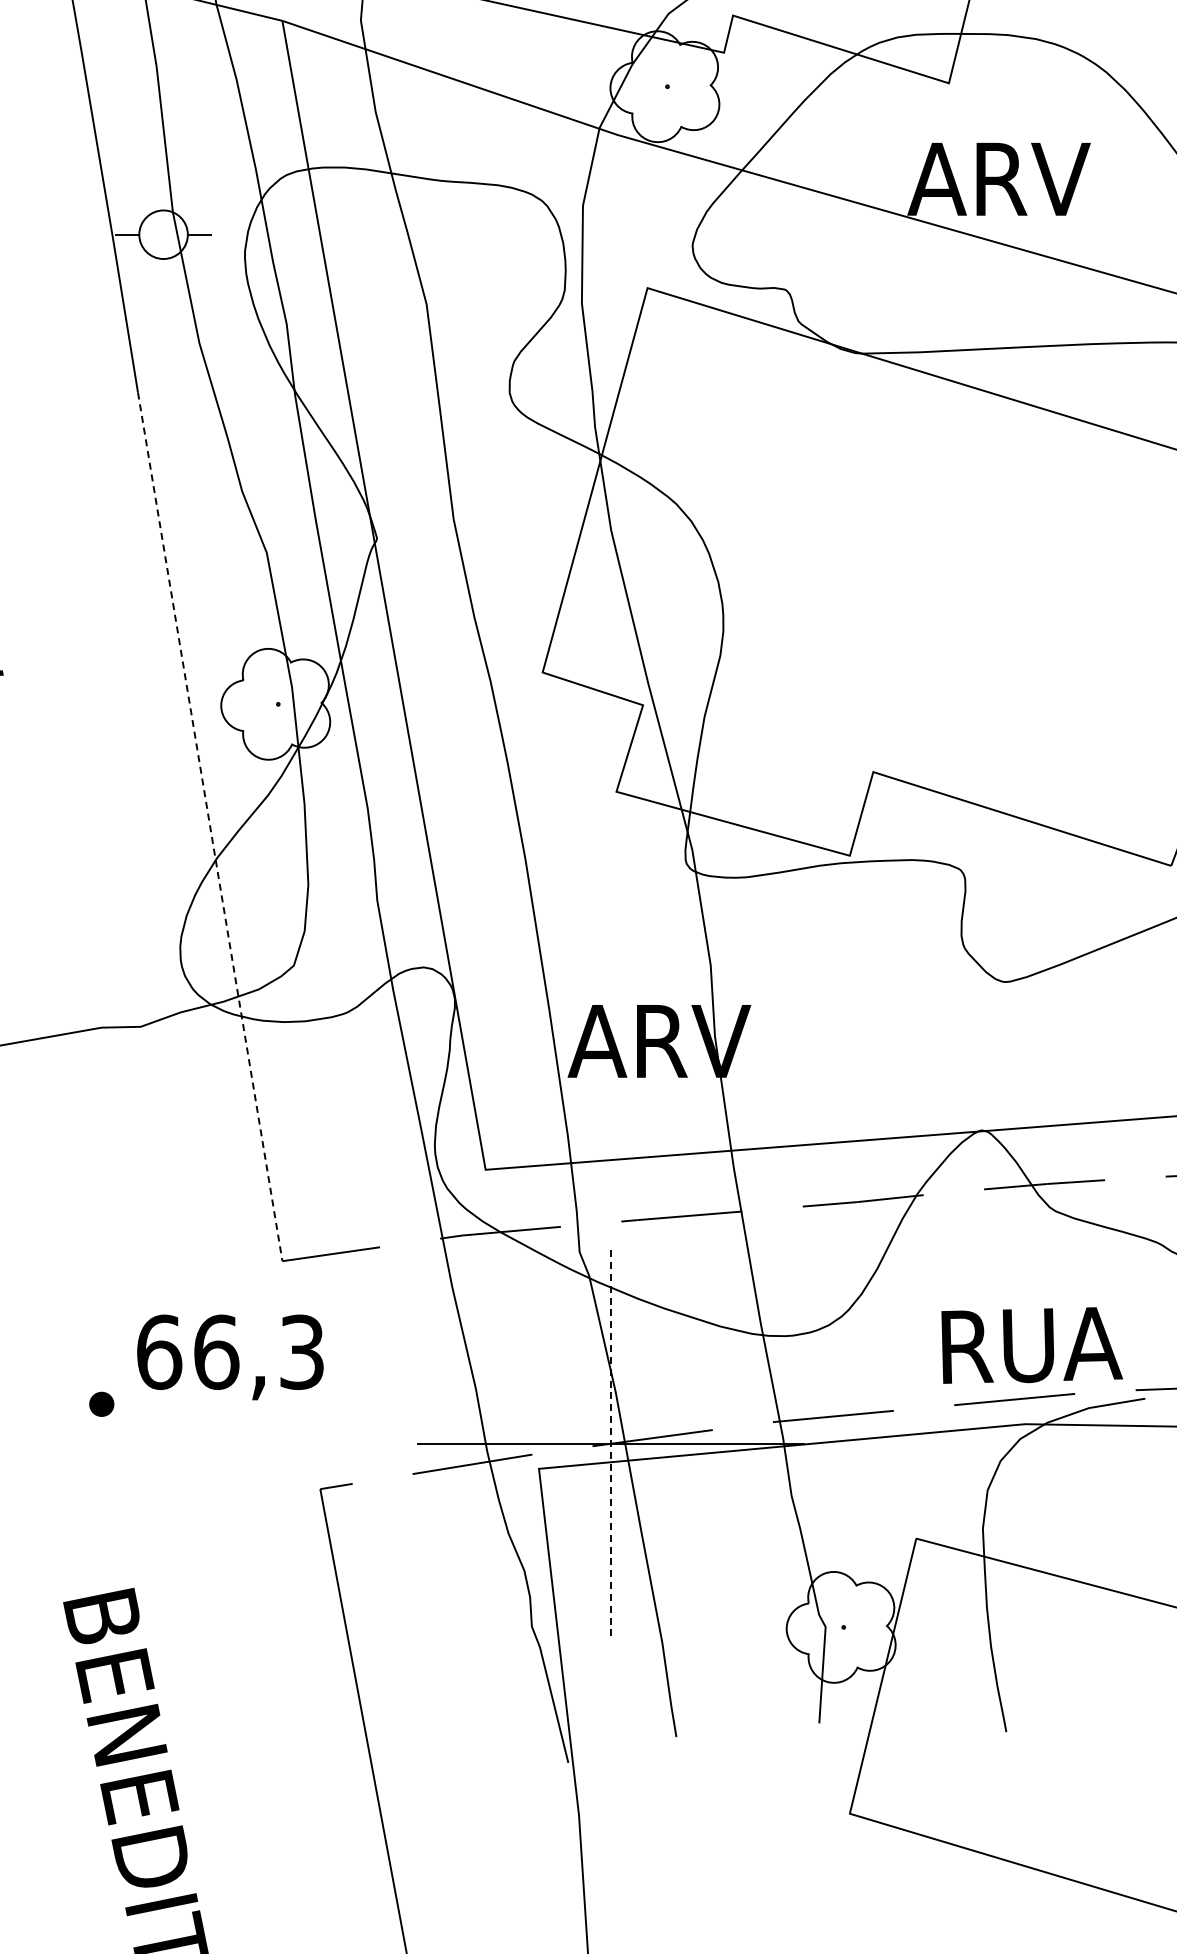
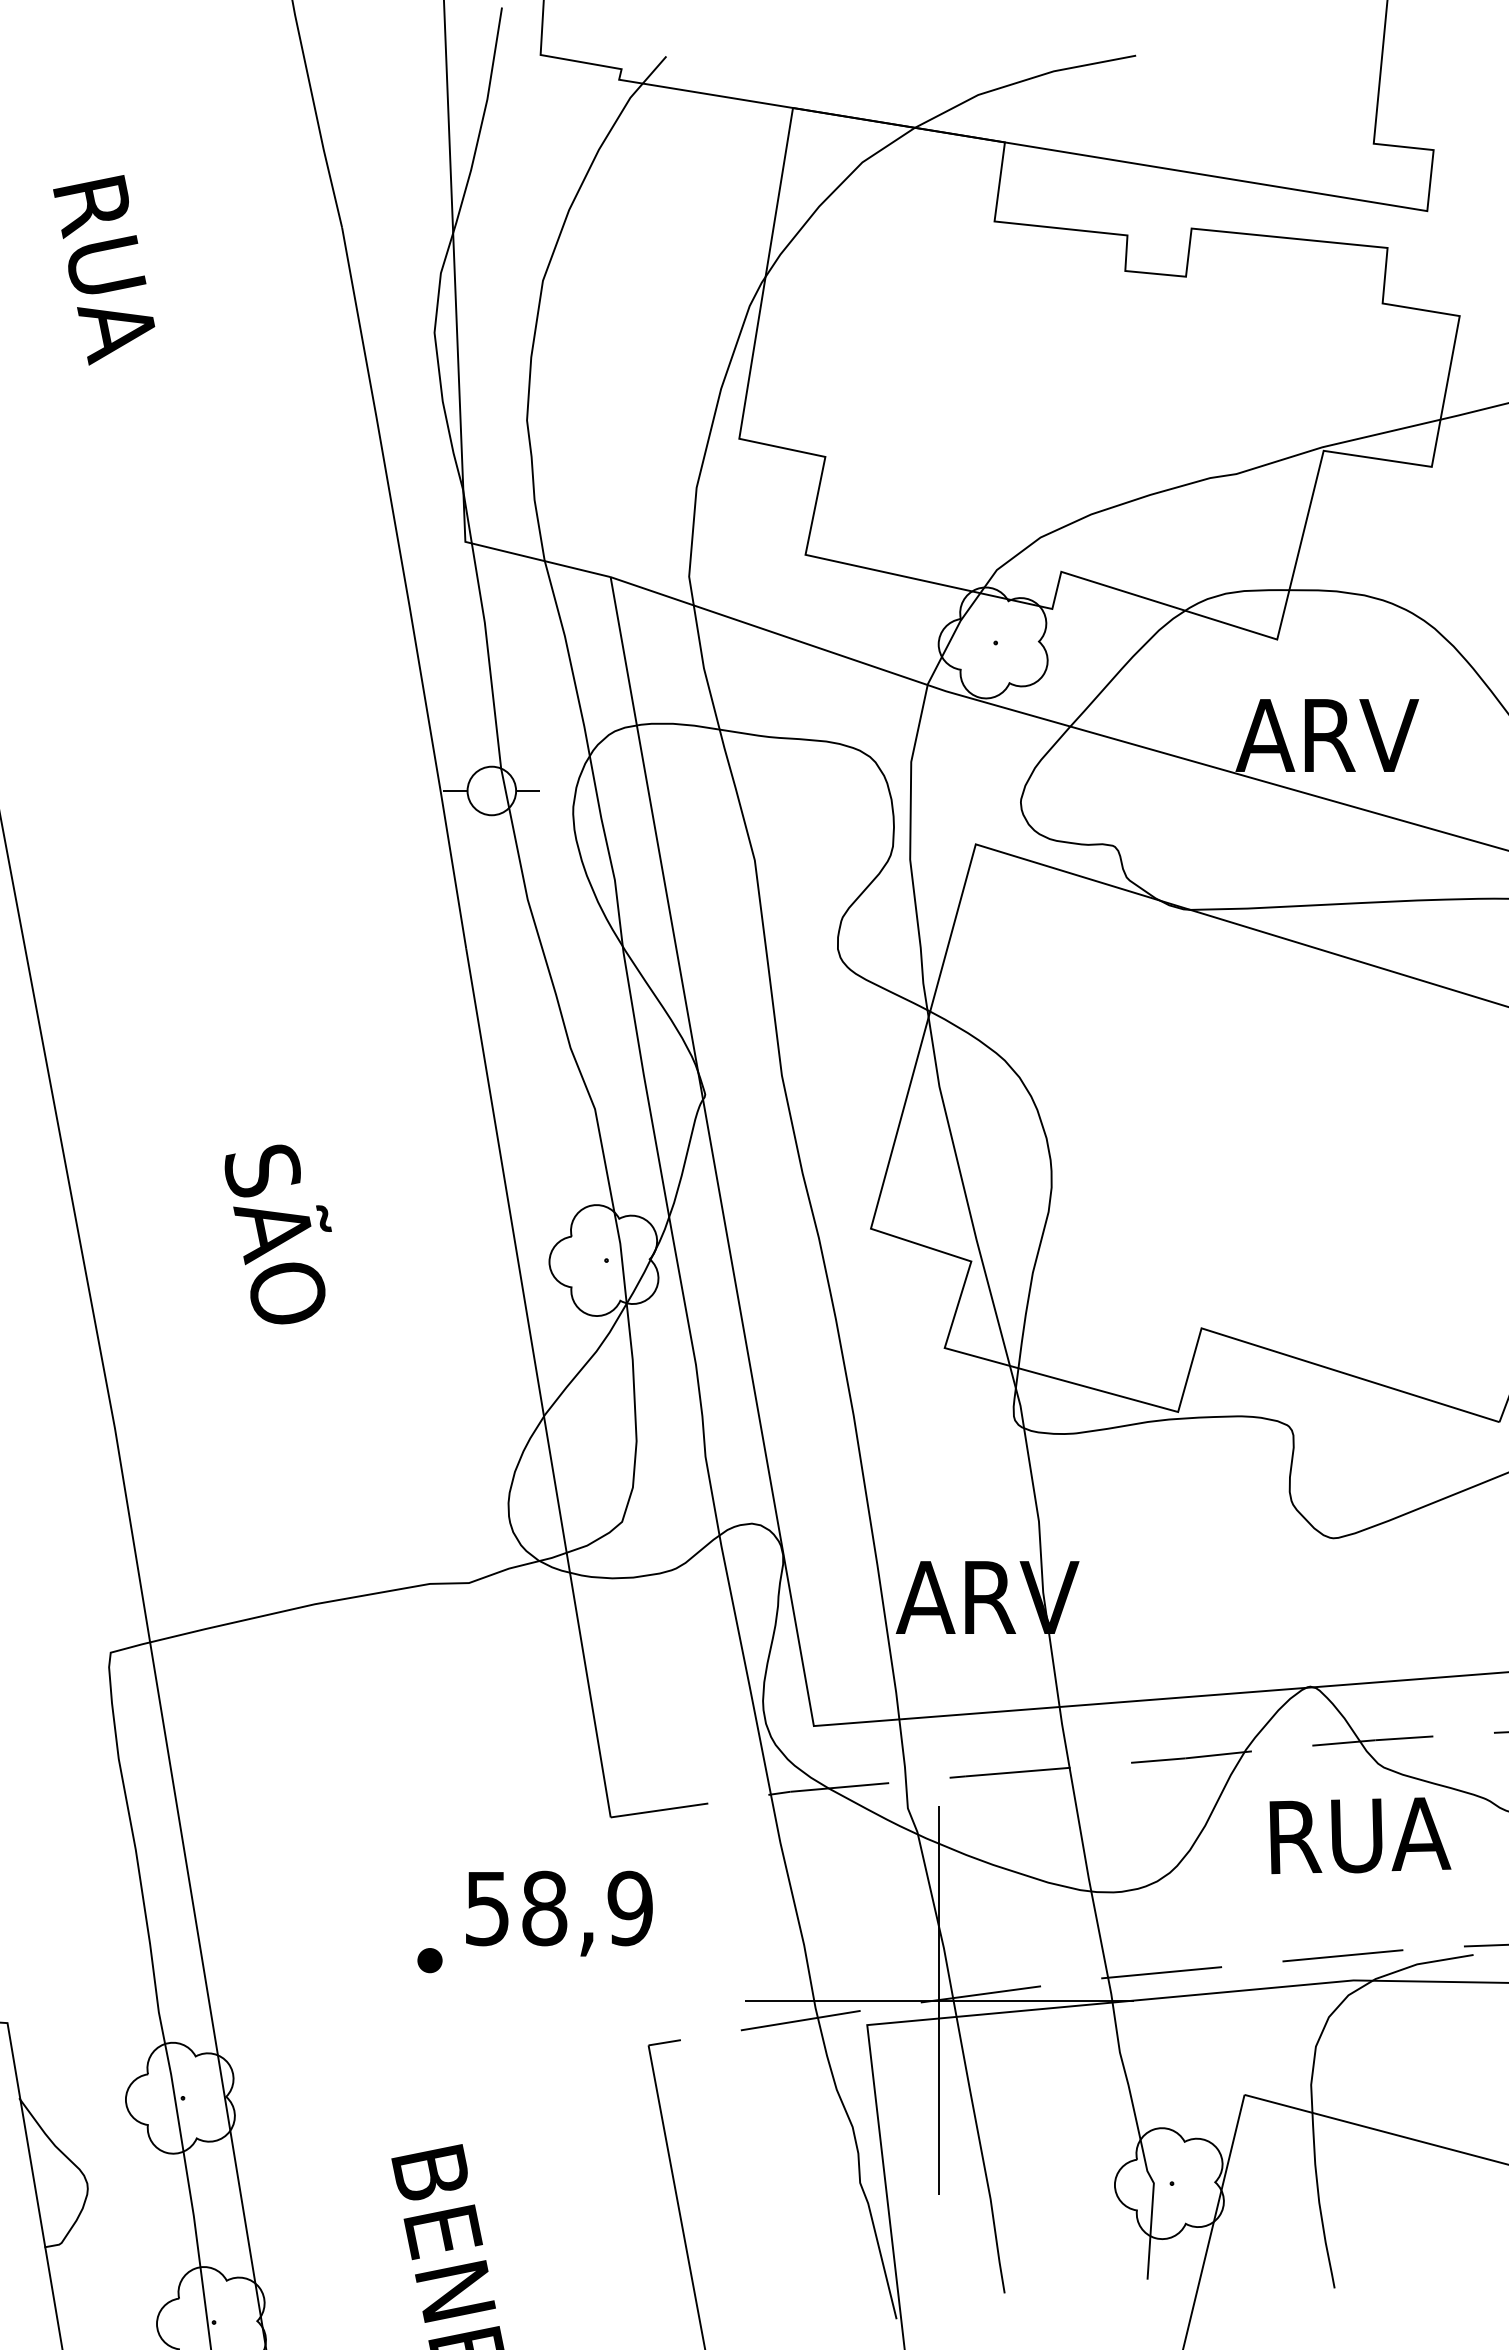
line: (210, 827) -> (538, 1383), dashed -> solid
text: (1032, 1345) -> (1360, 1835), moved
text: (230, 1352) -> (558, 1908), 66,3 -> 58,9
line: (611, 1445) -> (939, 2001), dashed -> solid

